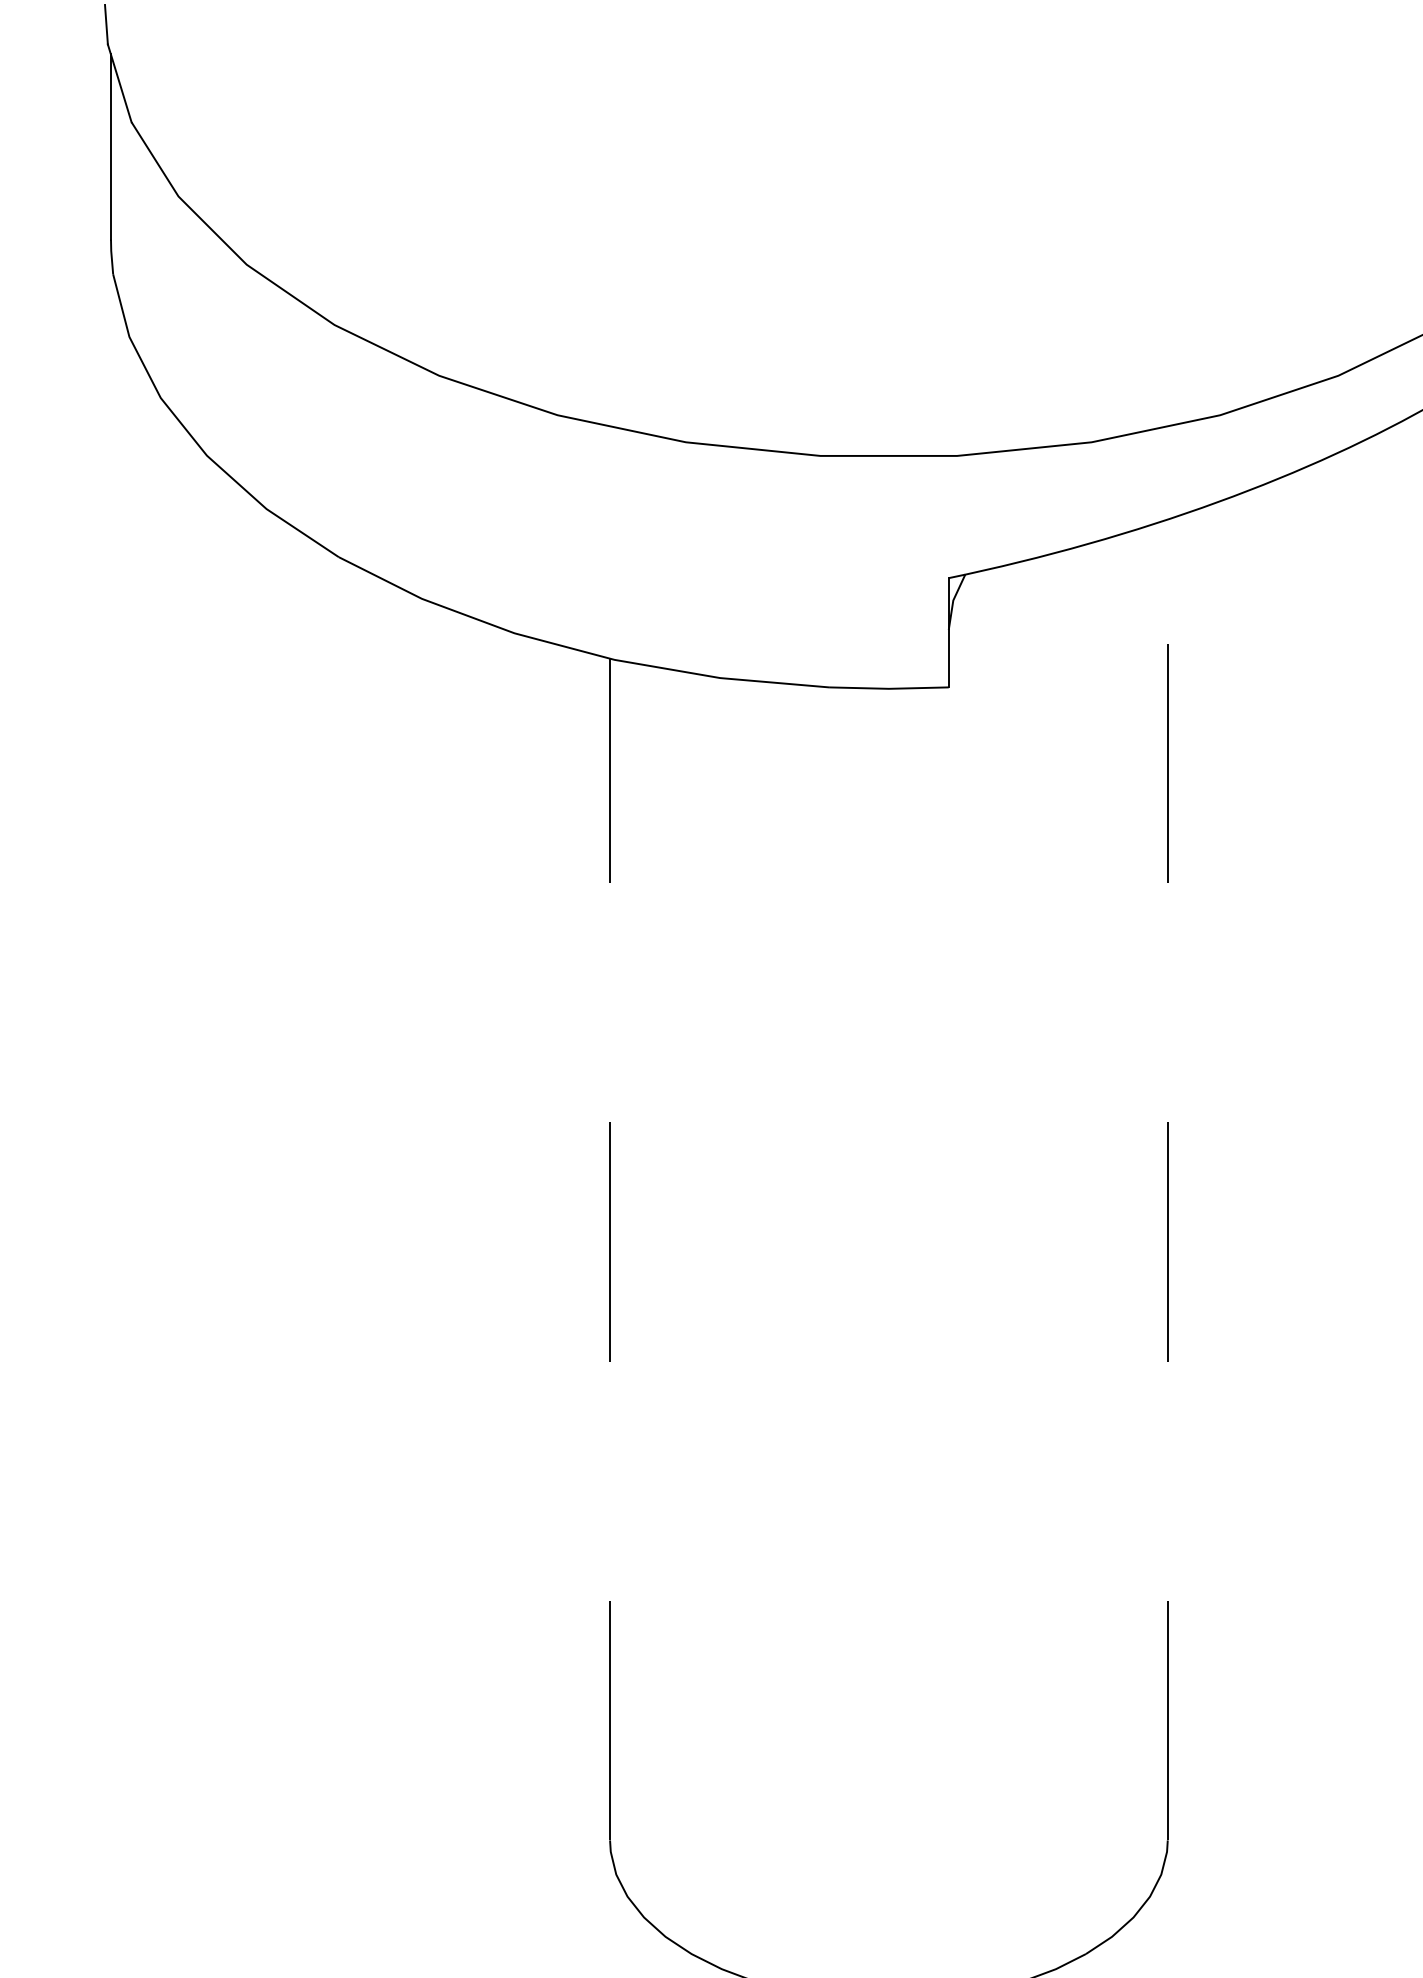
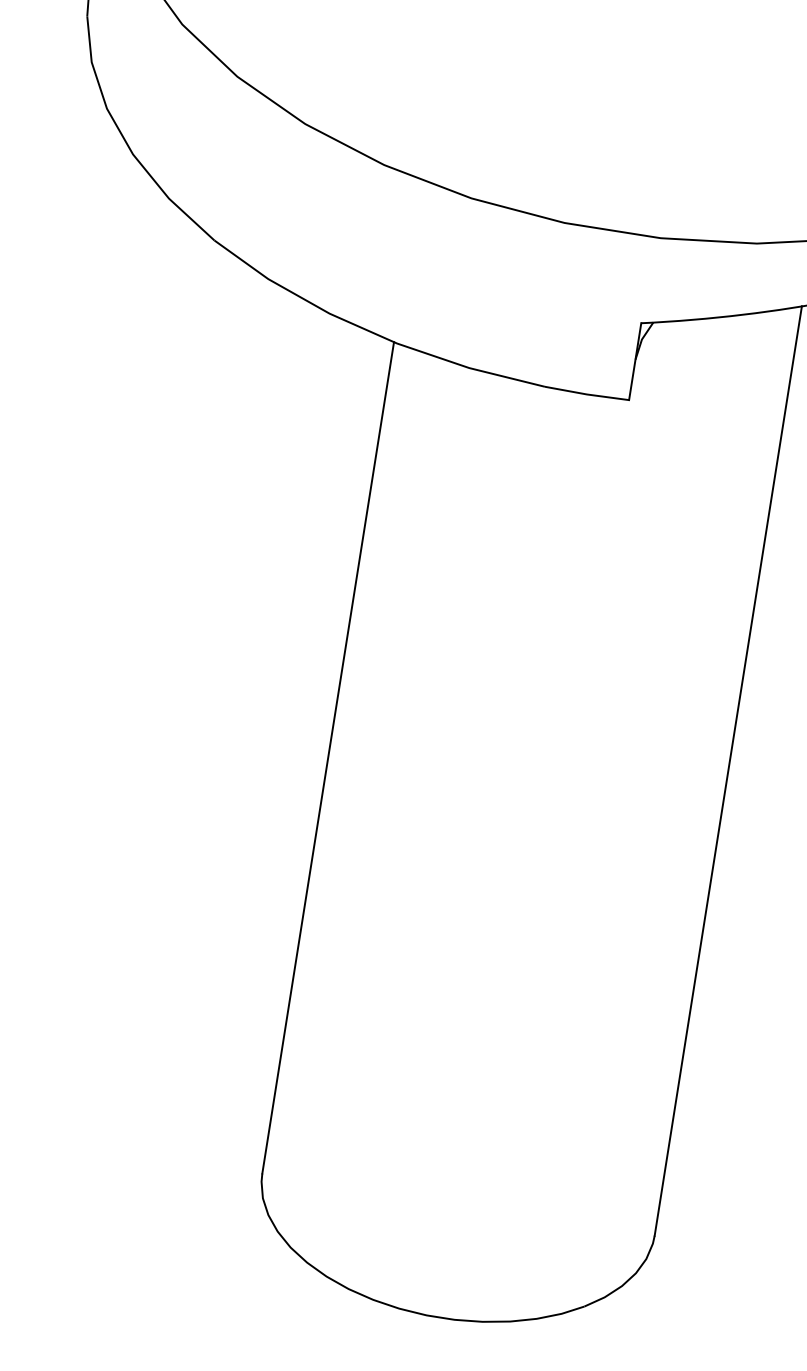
line: (1167, 1179) -> (728, 770), dashed -> solid
line: (610, 1249) -> (328, 757), dashed -> solid

